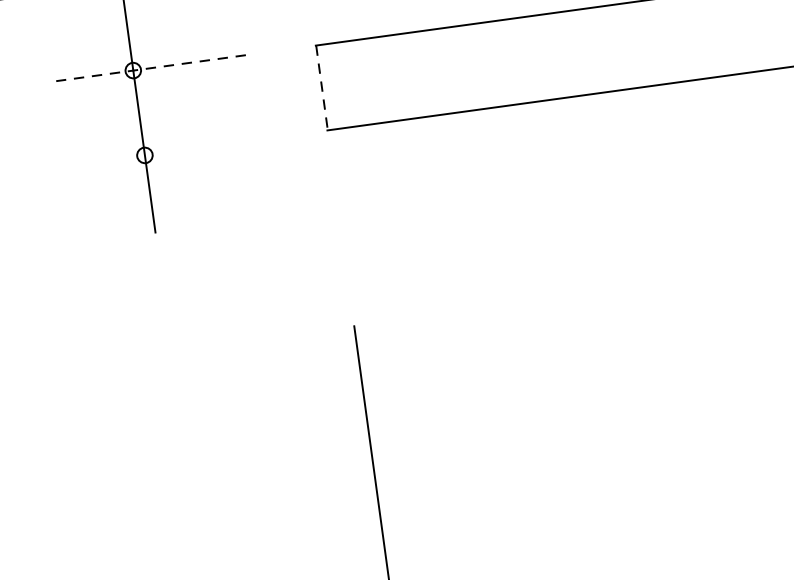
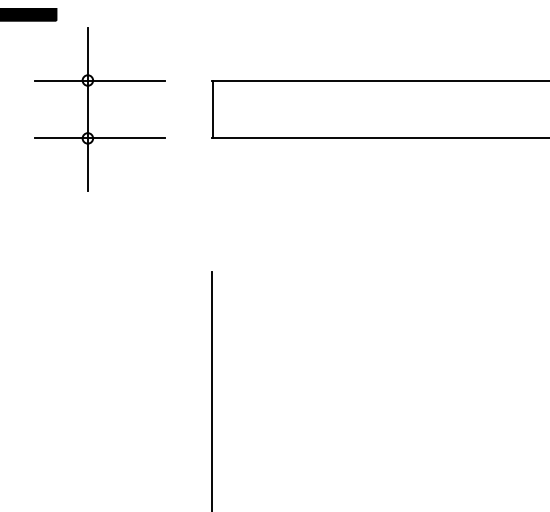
line: (150, 68) -> (99, 80), dashed -> solid
line: (321, 88) -> (212, 109), dashed -> solid
line: (161, 153) -> (99, 138), added

